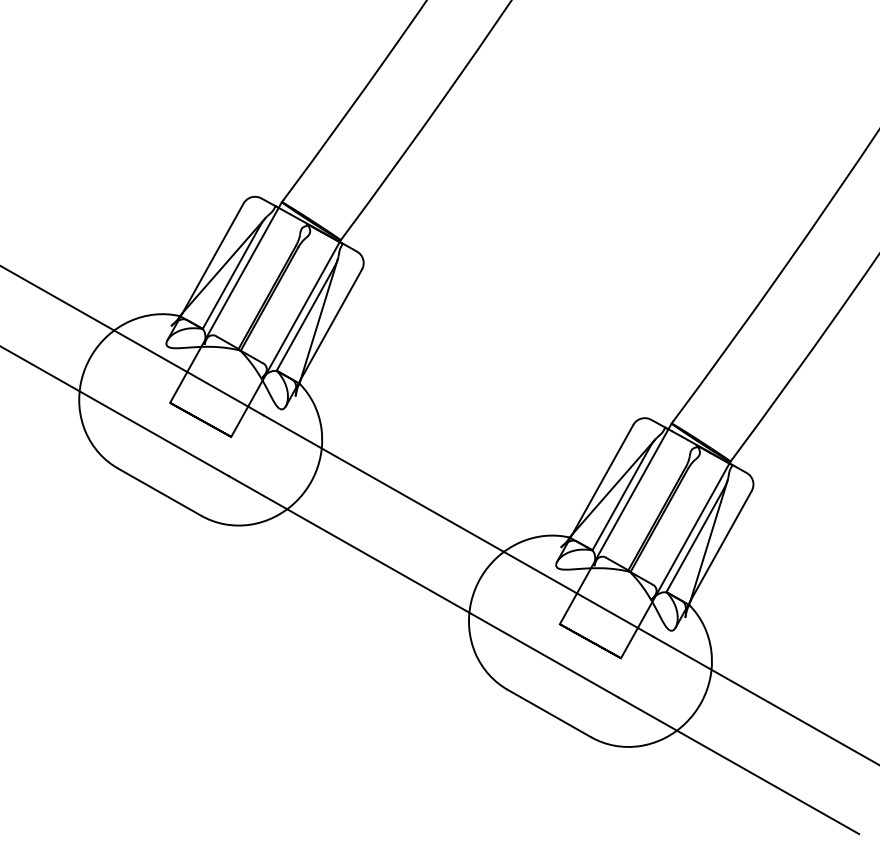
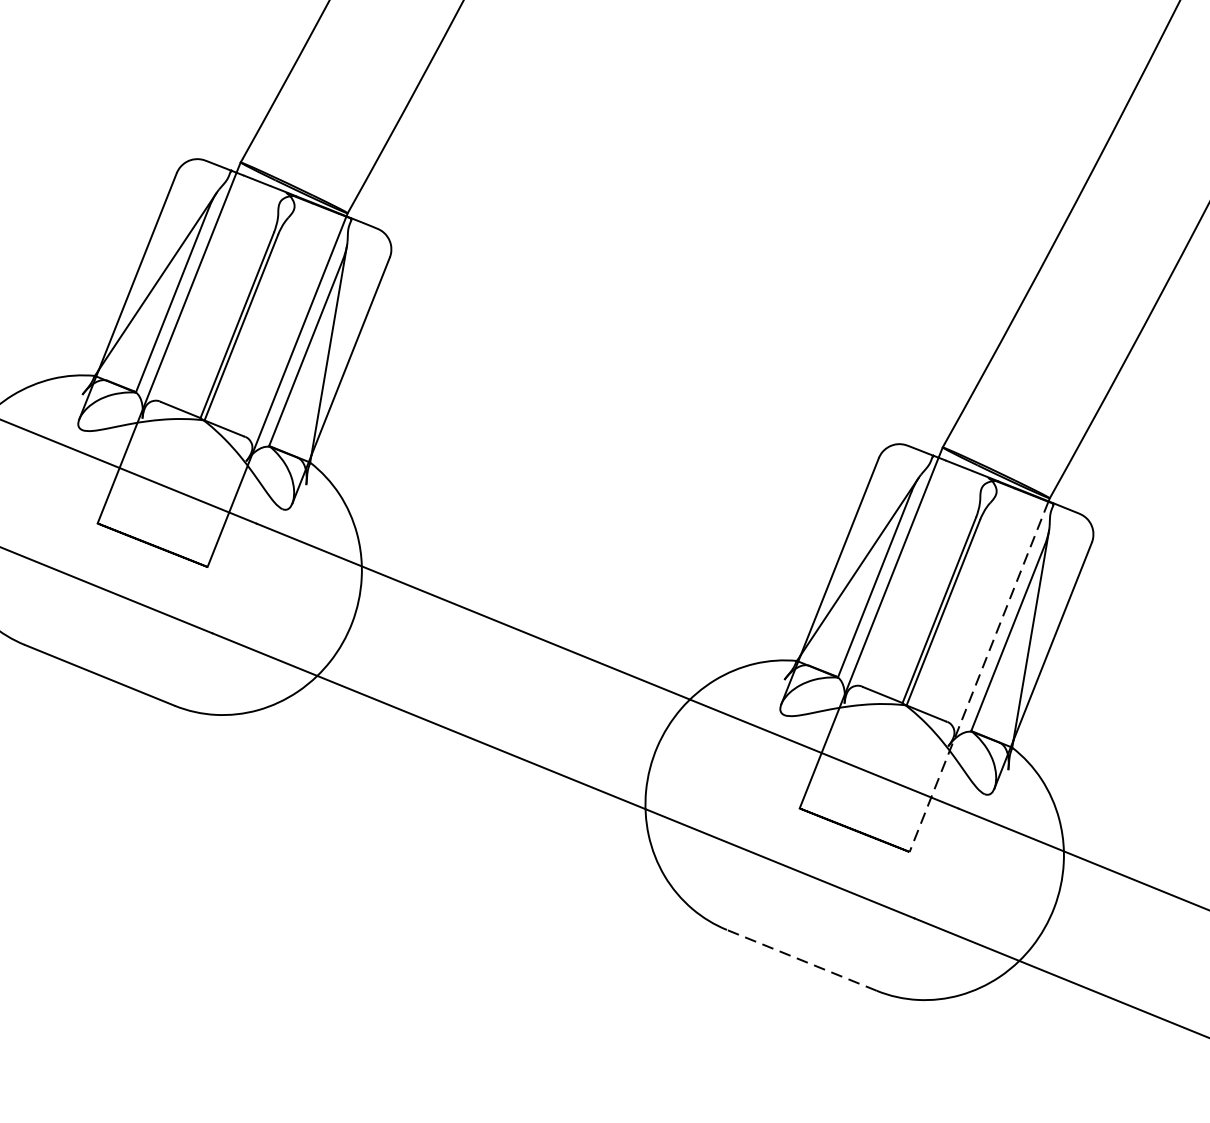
line: (675, 561) -> (979, 677), solid -> dashed
line: (549, 713) -> (801, 960), solid -> dashed

